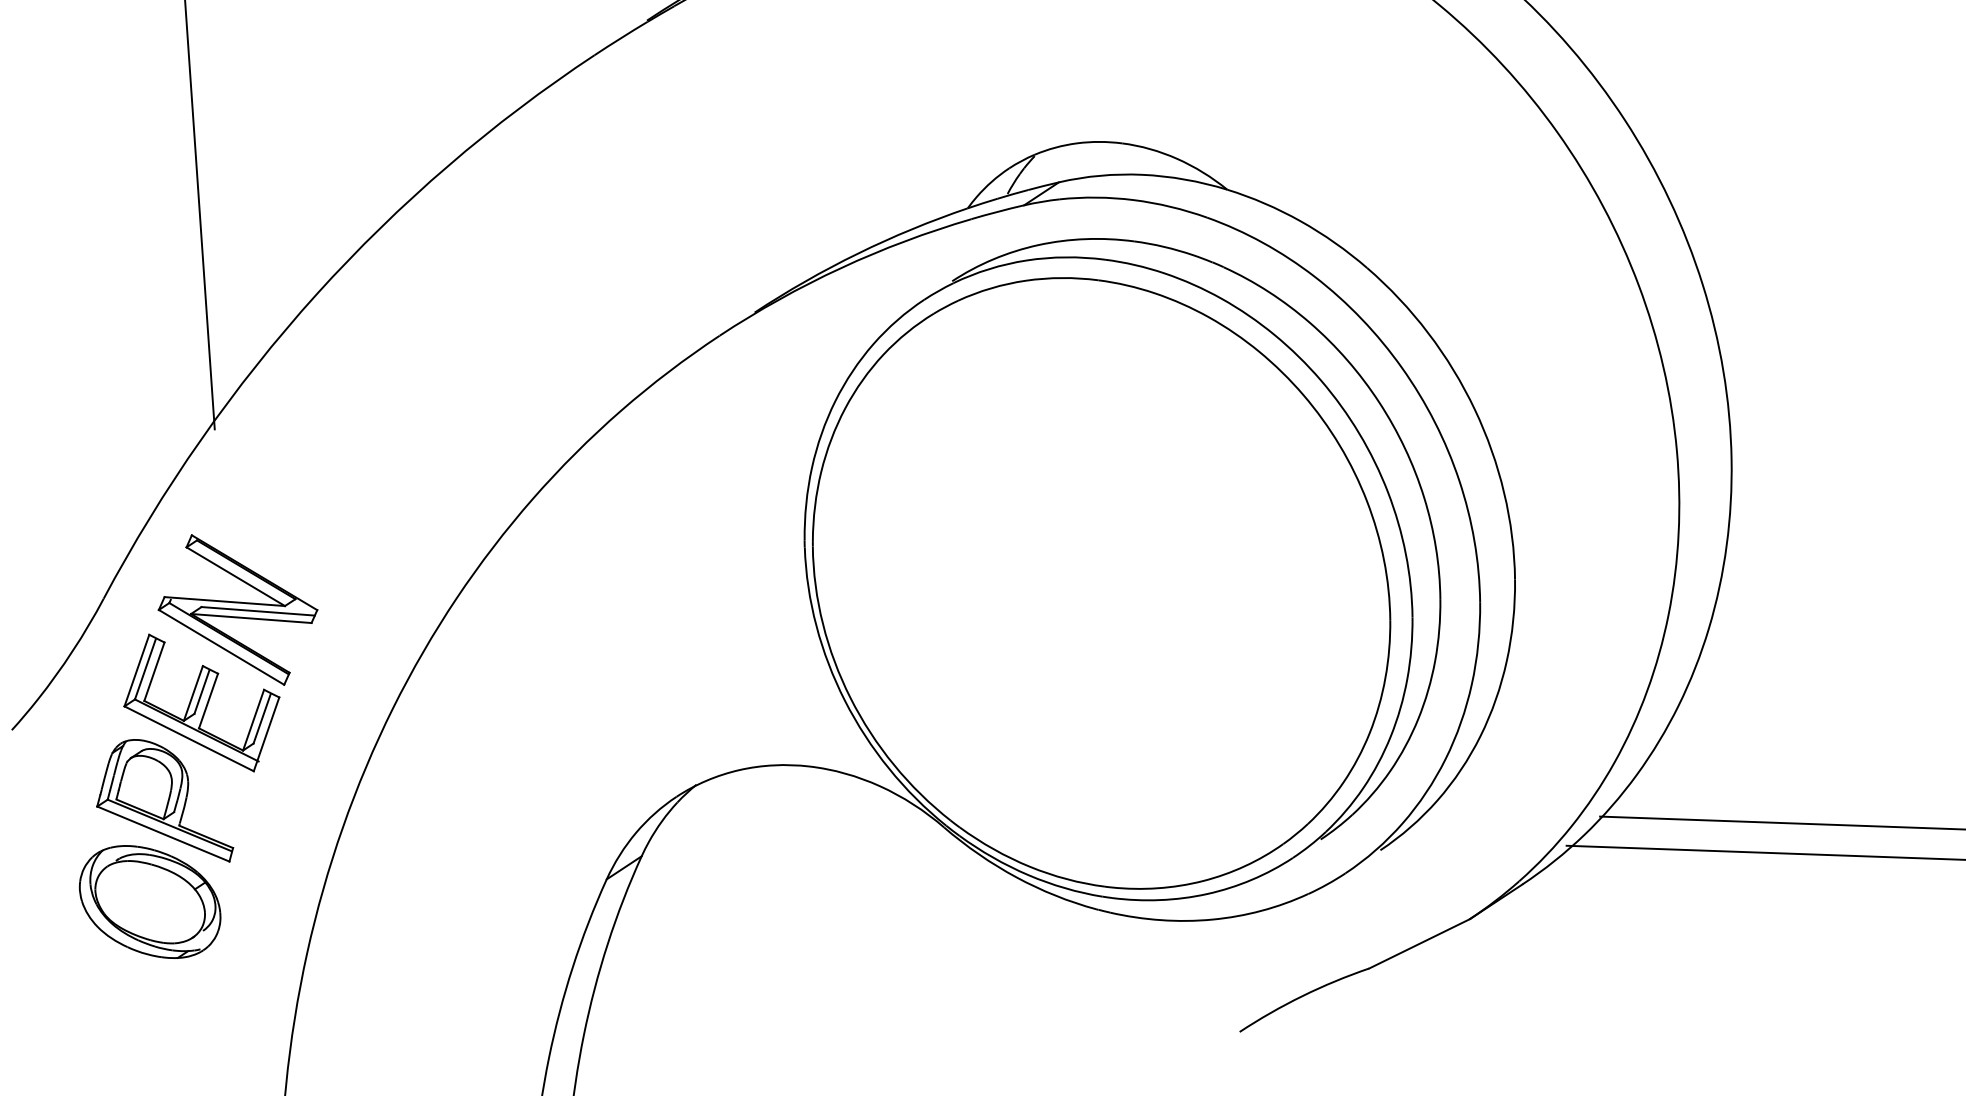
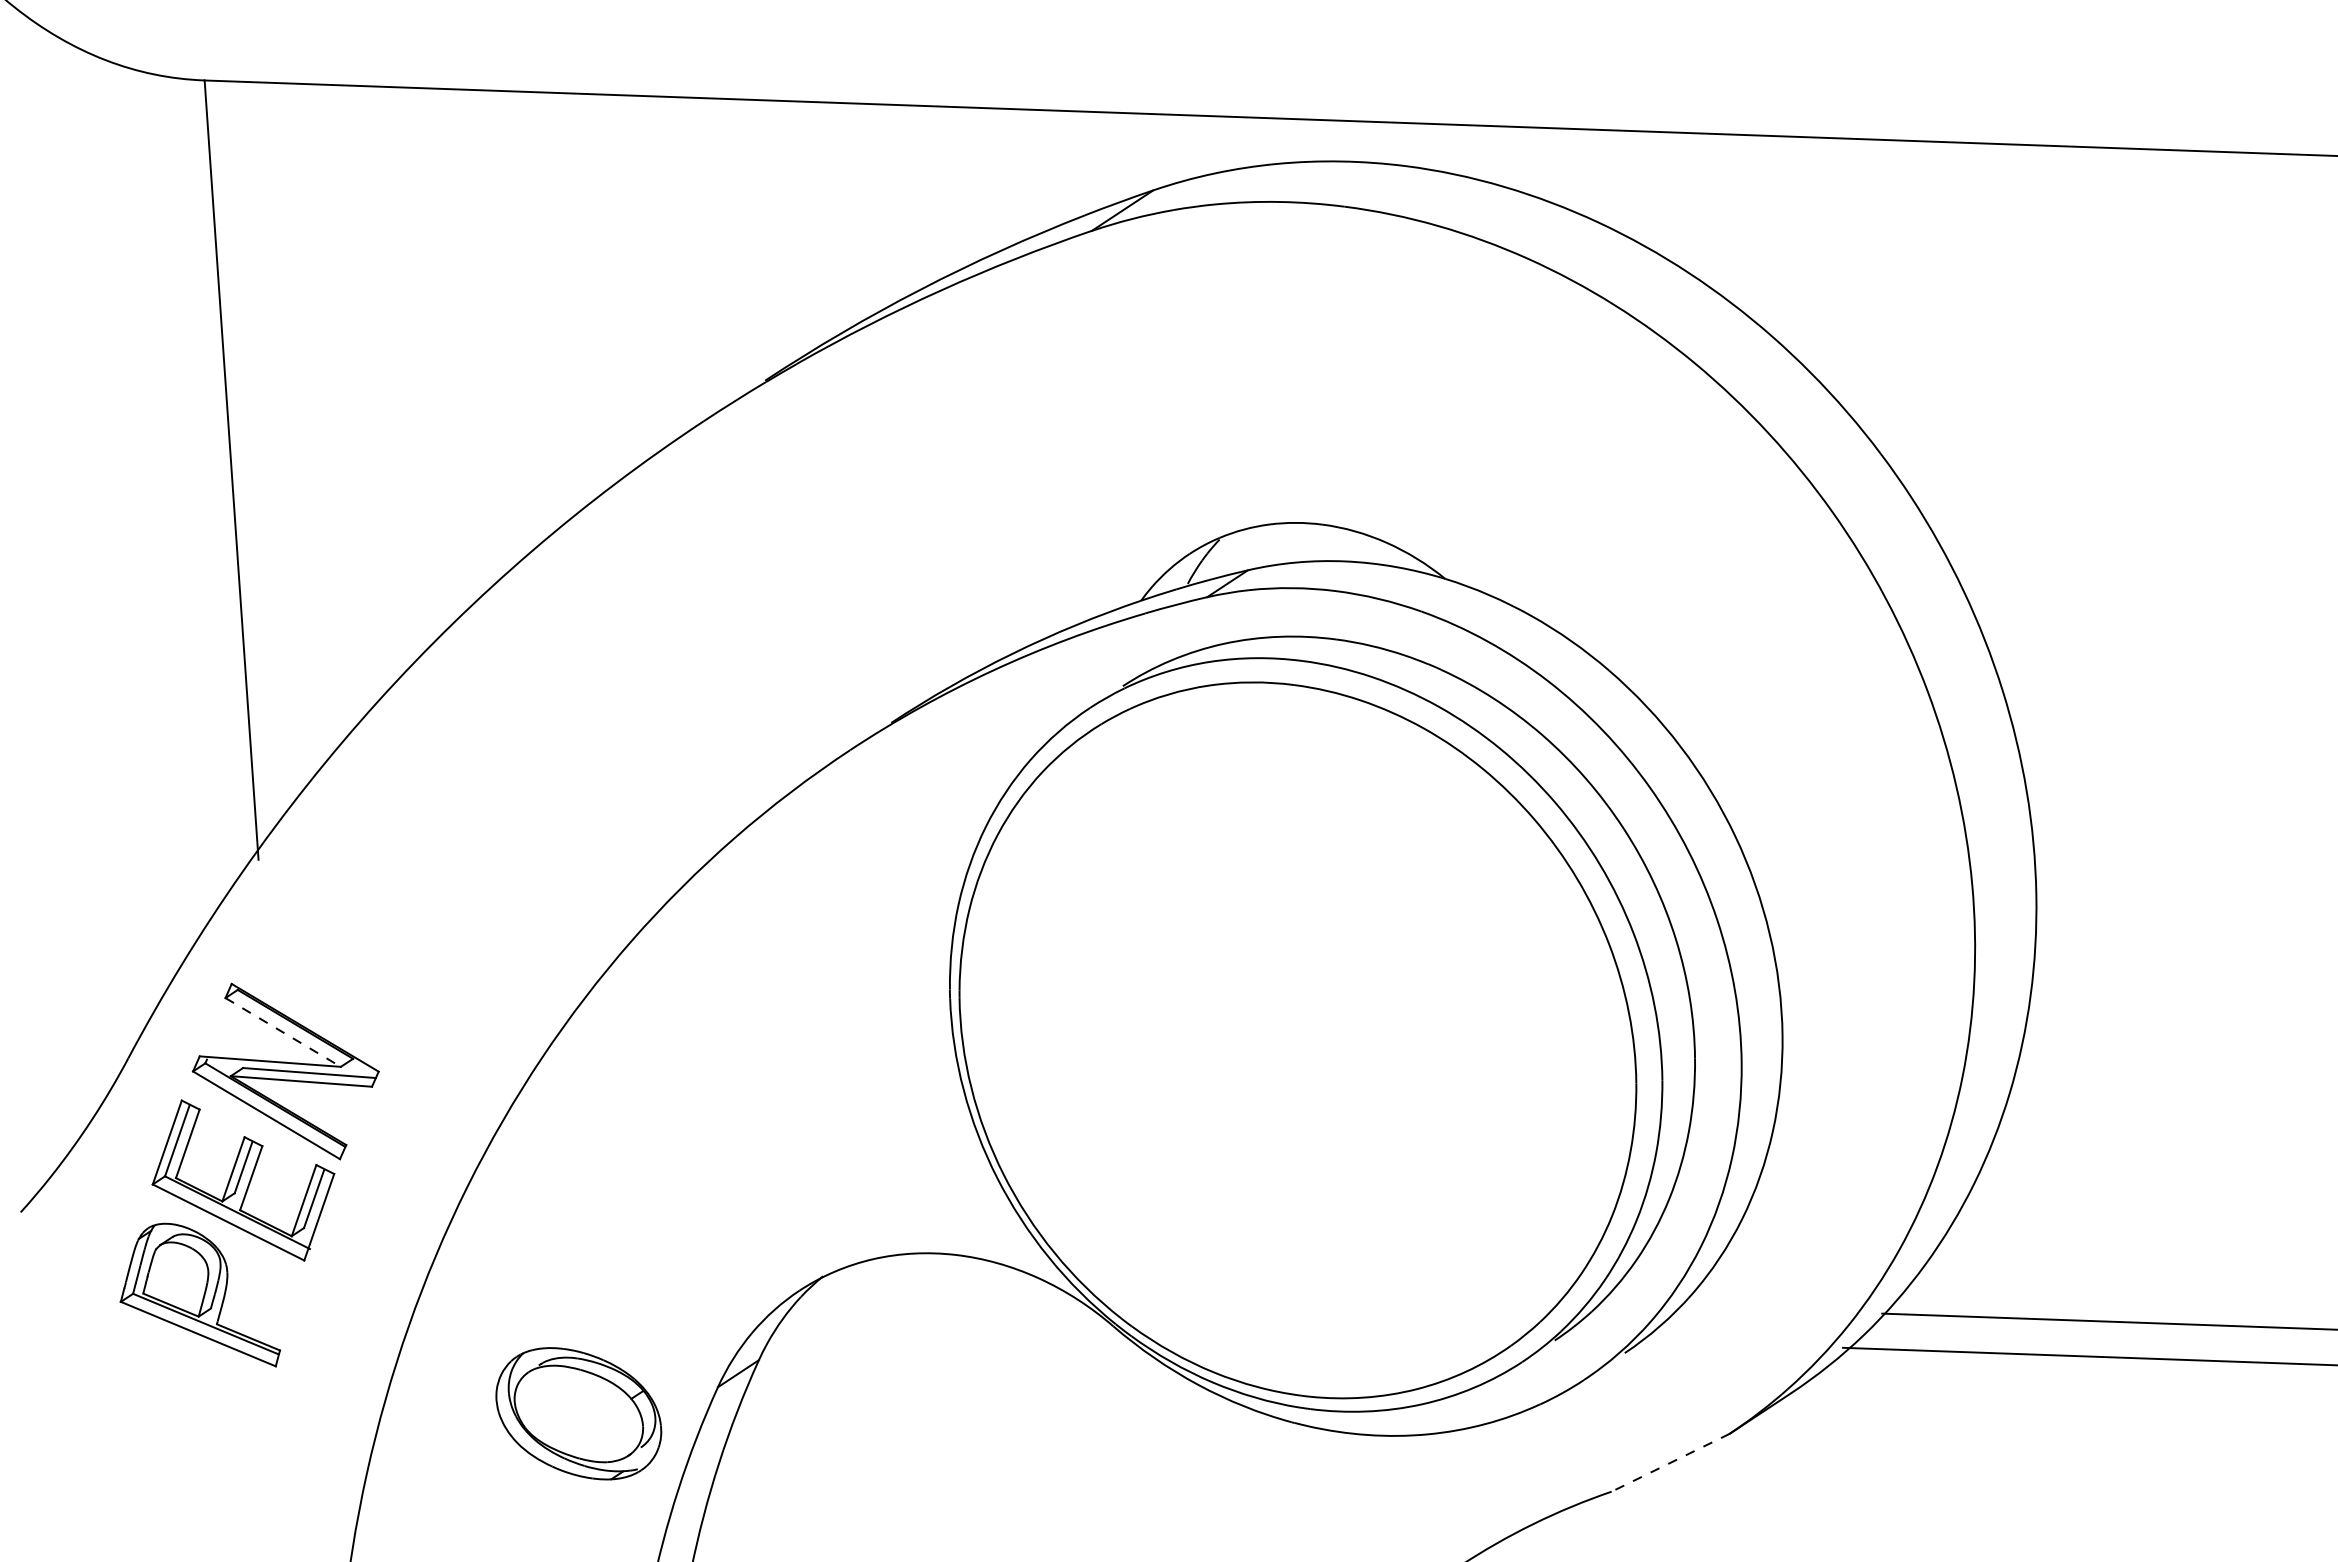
line: (236, 576) -> (283, 1032), solid -> dashed
part: (149, 901) -> (578, 1413), moved
line: (1419, 943) -> (1670, 1462), solid -> dashed

